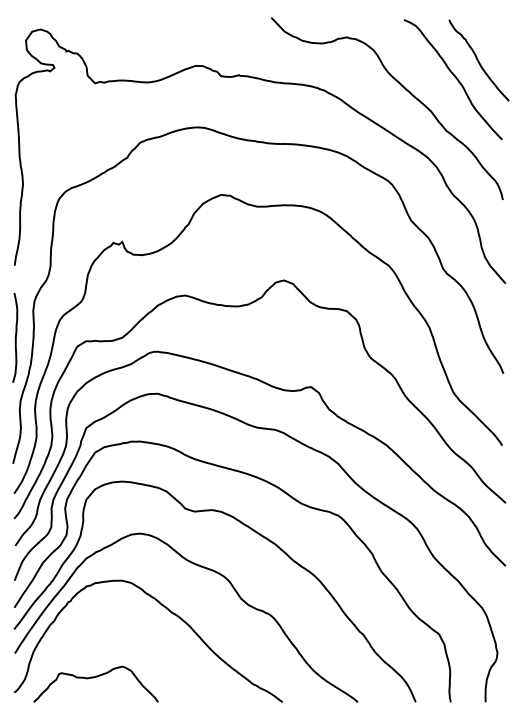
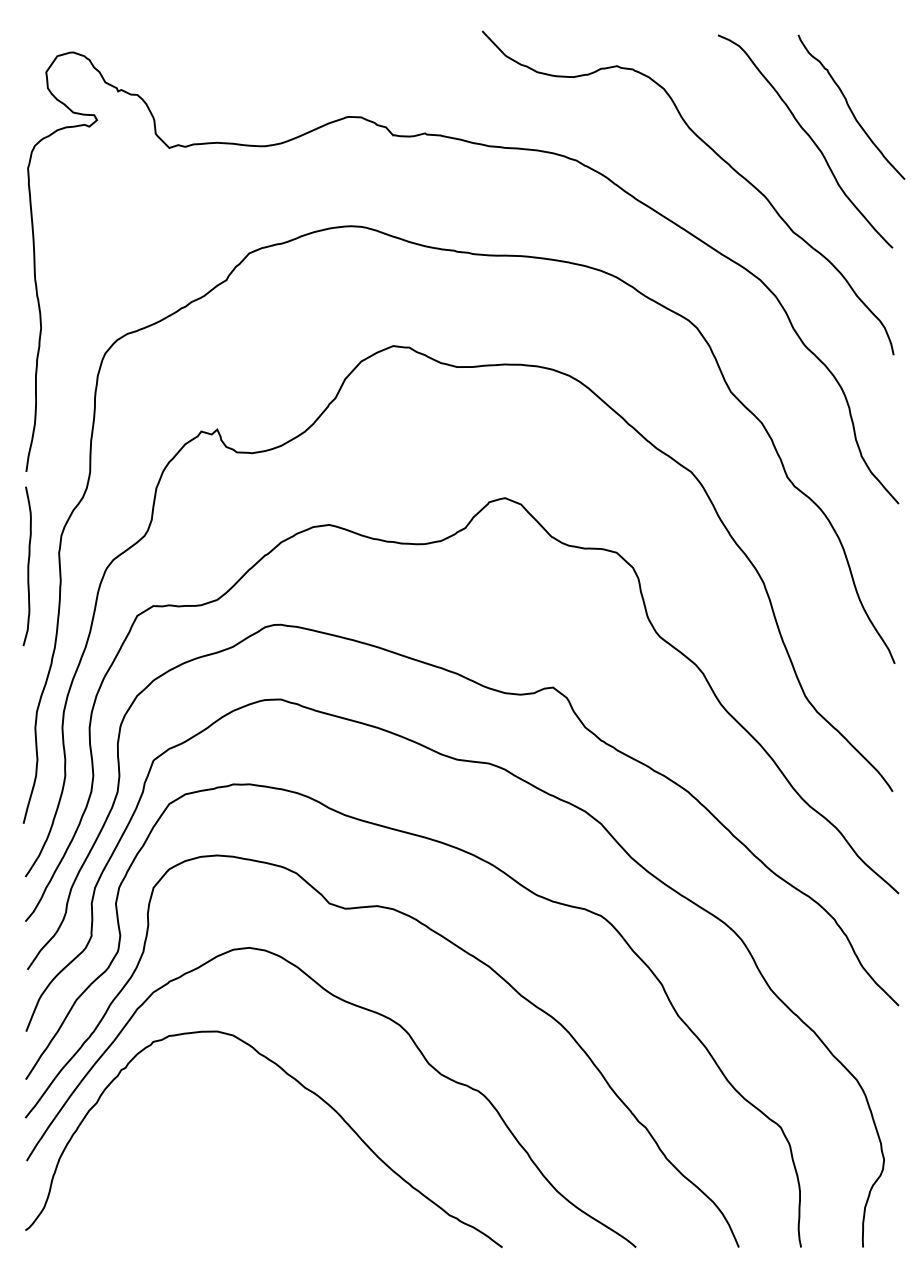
curve: (15, 337) -> (27, 565), moved
curve: (94, 678) -> (168, 1205), removed

